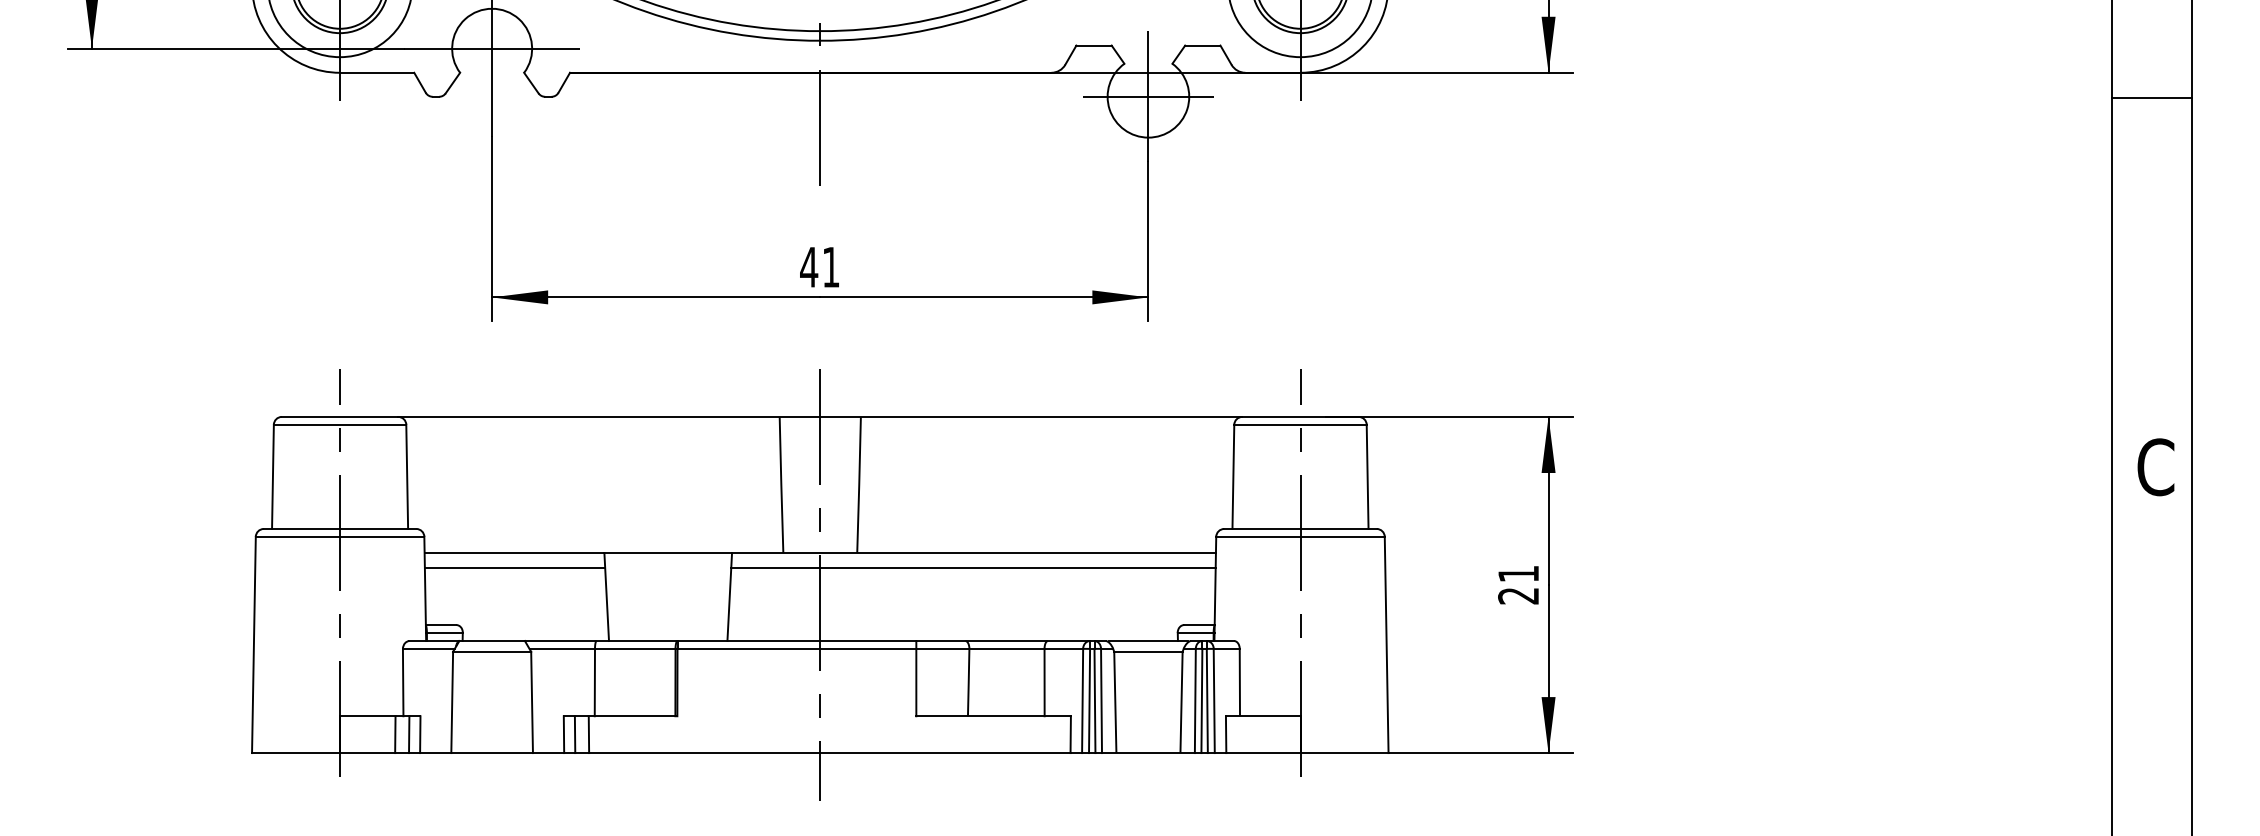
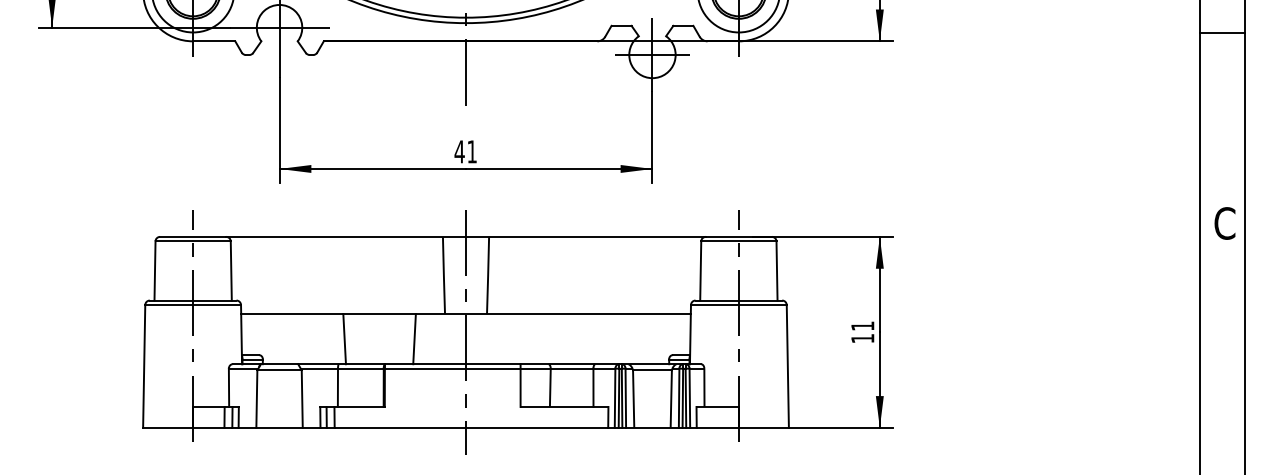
line: (2151, 97) -> (1222, 32), moved
text: (2155, 467) -> (1224, 223), moved
line: (514, 567) -> (292, 322), removed
line: (972, 567) -> (552, 322), removed
text: (1518, 595) -> (862, 338), 21 -> 11

